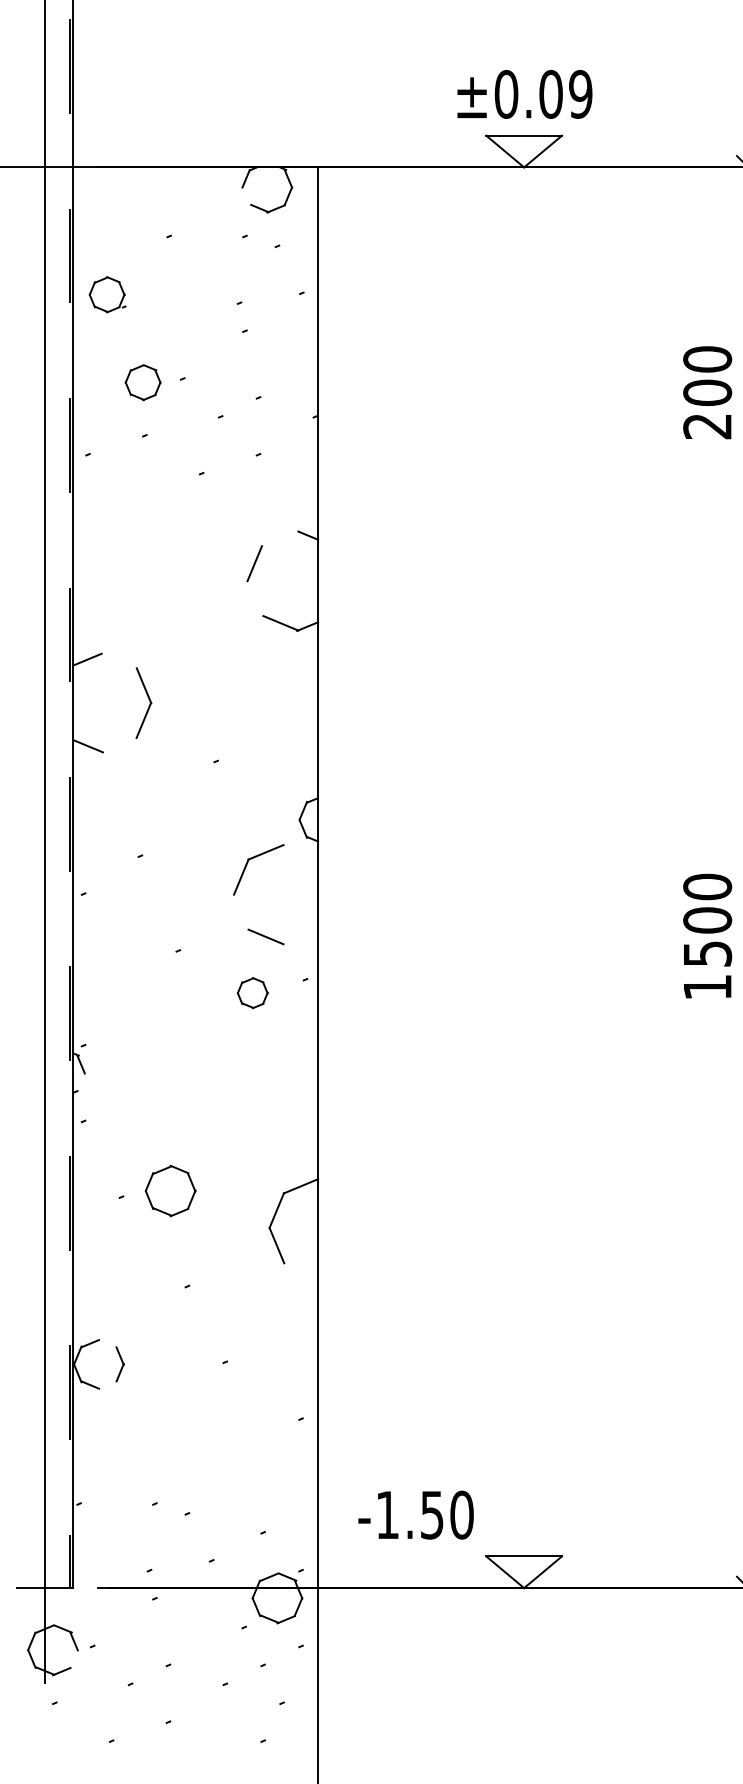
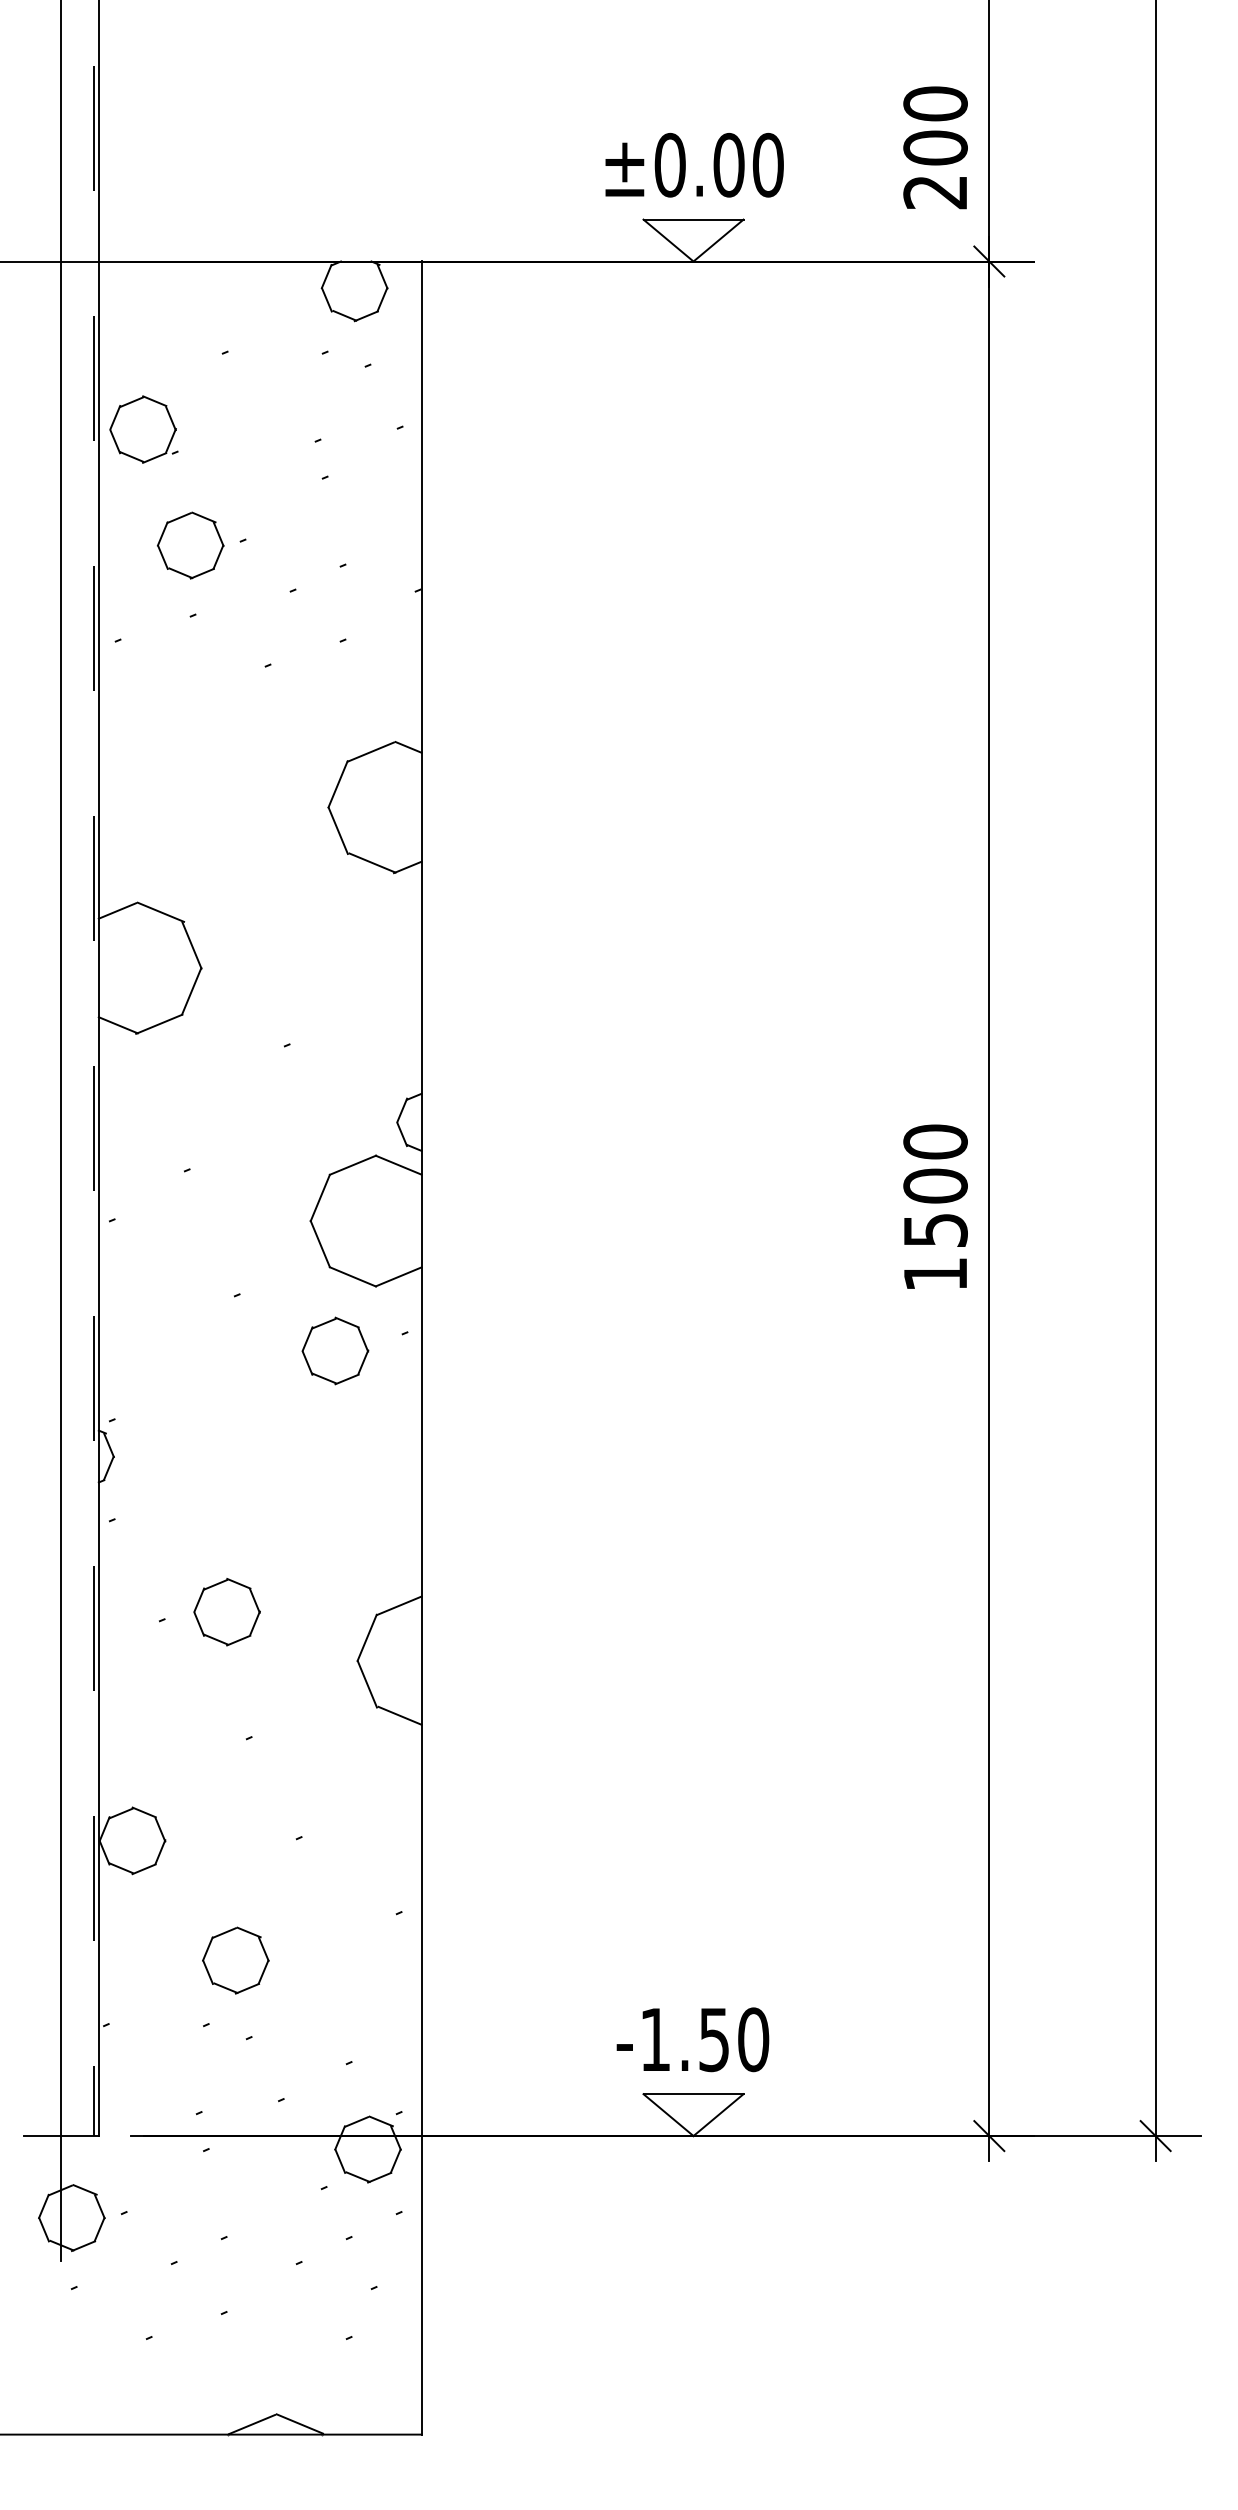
text: (580, 94) -> (767, 165), ±0.09 -> ±0.00
line: (245, 196) -> (326, 299), added
part: (107, 294) -> (143, 429), size x1.43
part: (142, 382) -> (190, 545), size x1.43
text: (707, 392) -> (935, 147), moved
line: (279, 538) -> (370, 751), added
line: (254, 598) -> (337, 830), added
line: (120, 660) -> (160, 911), added
line: (119, 744) -> (159, 1023), added
line: (300, 851) -> (398, 1164), added
line: (240, 912) -> (319, 1244), added
text: (707, 935) -> (935, 1206), moved
line: (300, 936) -> (398, 1276), added
part: (252, 992) -> (335, 1350), size x1.67
line: (80, 1081) -> (108, 1467), added
line: (301, 1269) -> (399, 1715), added
line: (107, 1342) -> (143, 1812), added
line: (107, 1386) -> (143, 1869), added
part: (177, 1455) -> (235, 1960), added
text: (415, 1514) -> (692, 2039), moved
line: (73, 1658) -> (99, 2229), added

